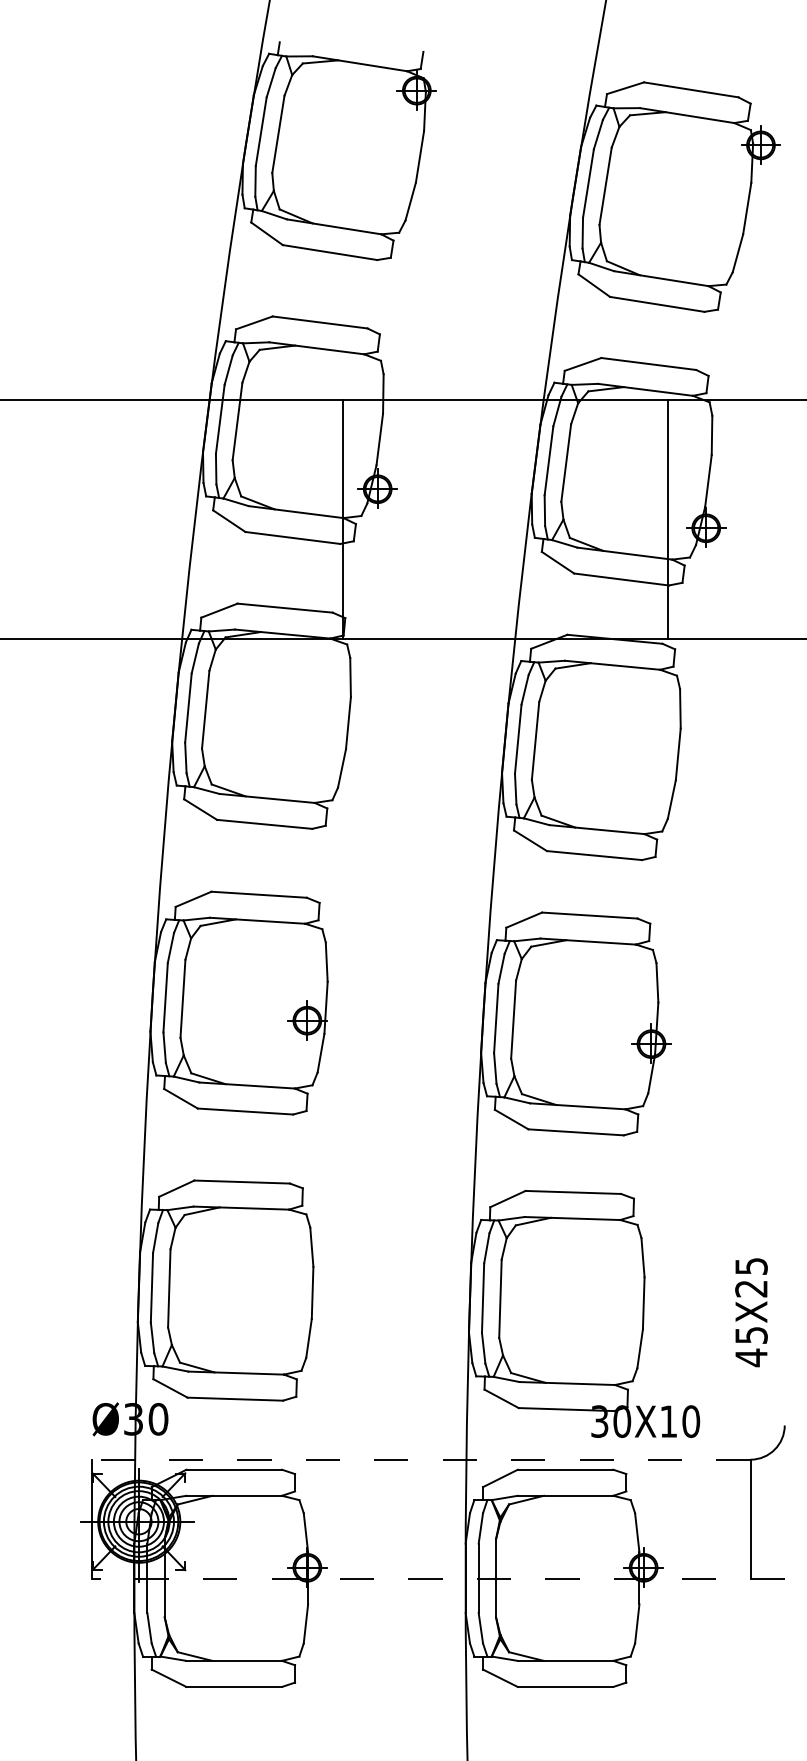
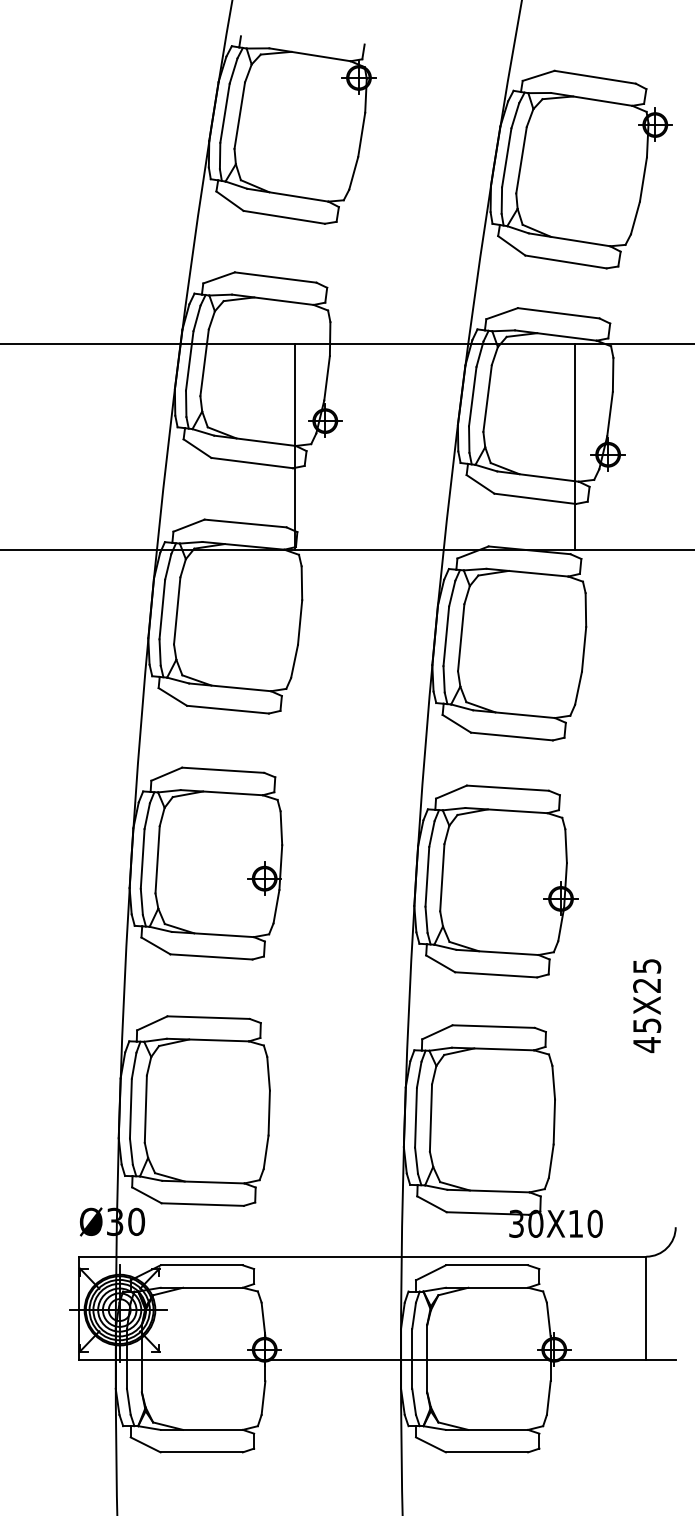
text: (751, 1312) -> (647, 1005), moved
line: (420, 1459) -> (362, 1256), dashed -> solid
line: (437, 1579) -> (376, 1359), dashed -> solid

